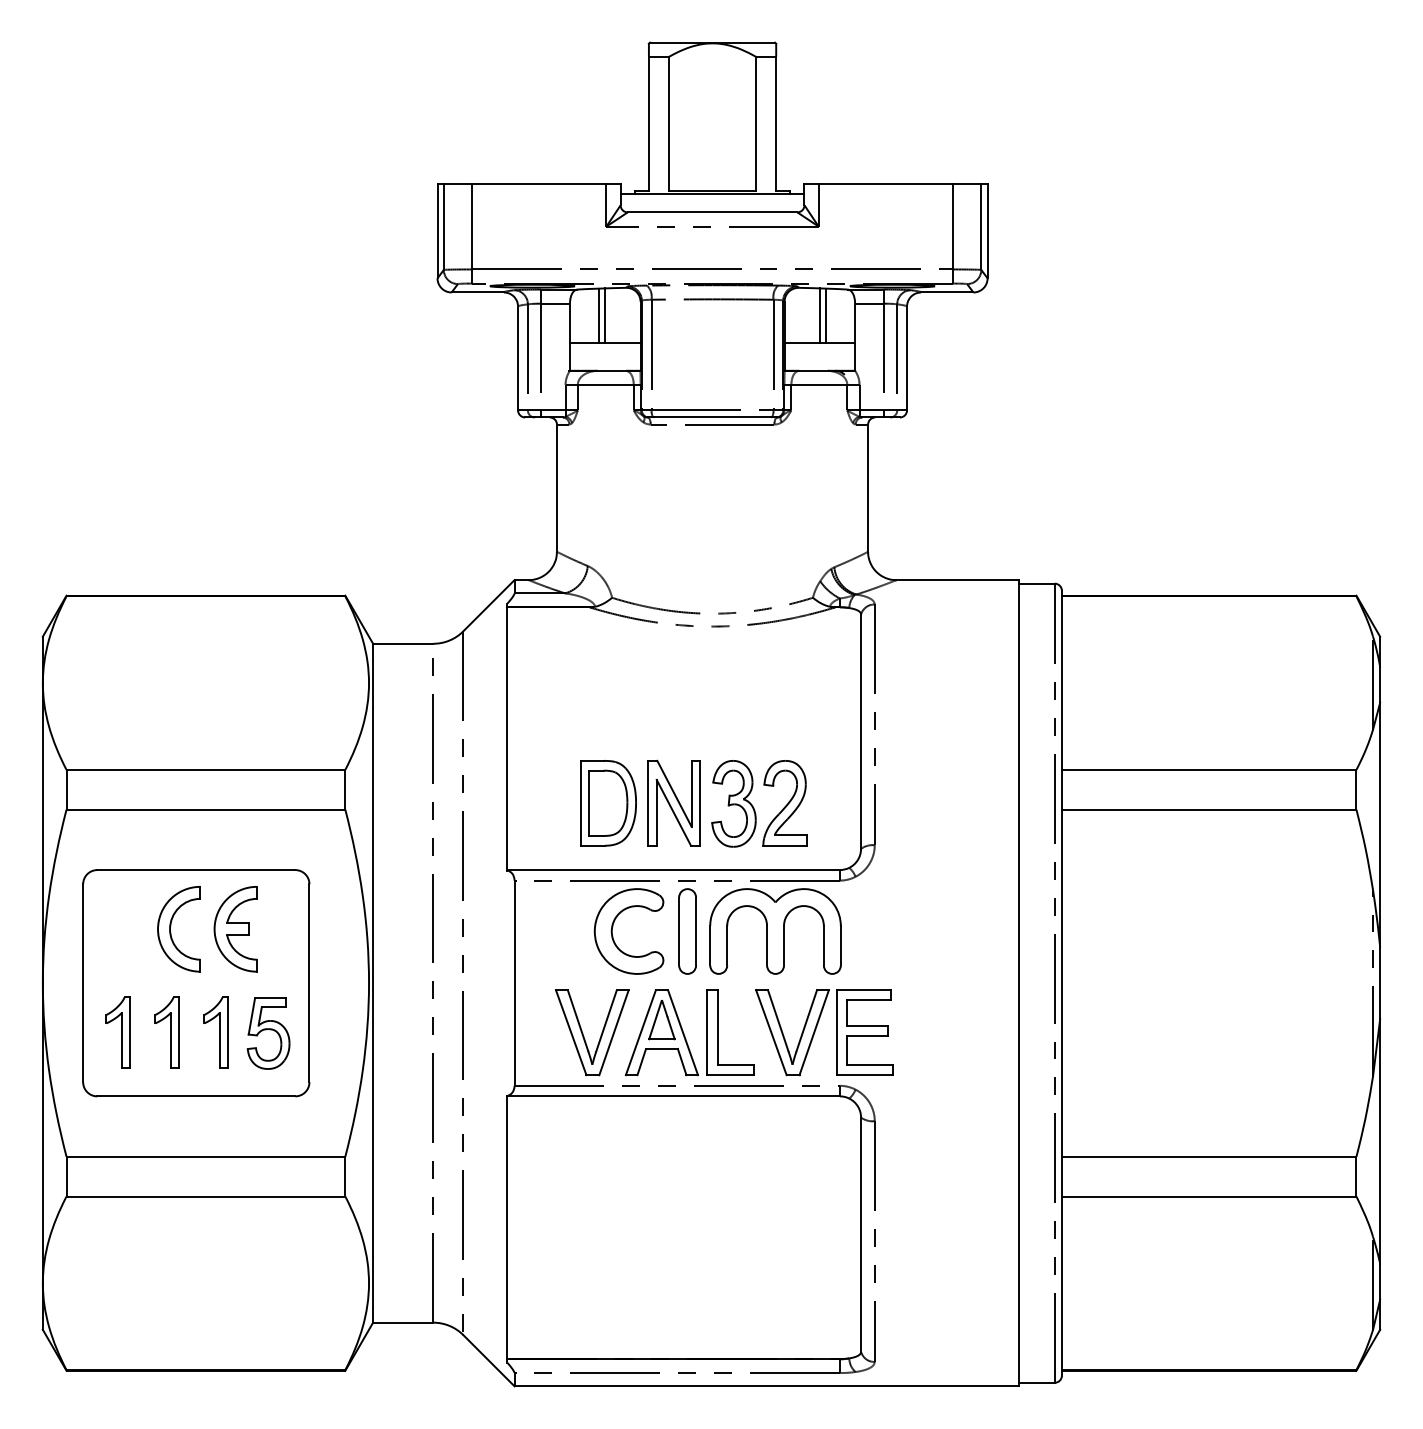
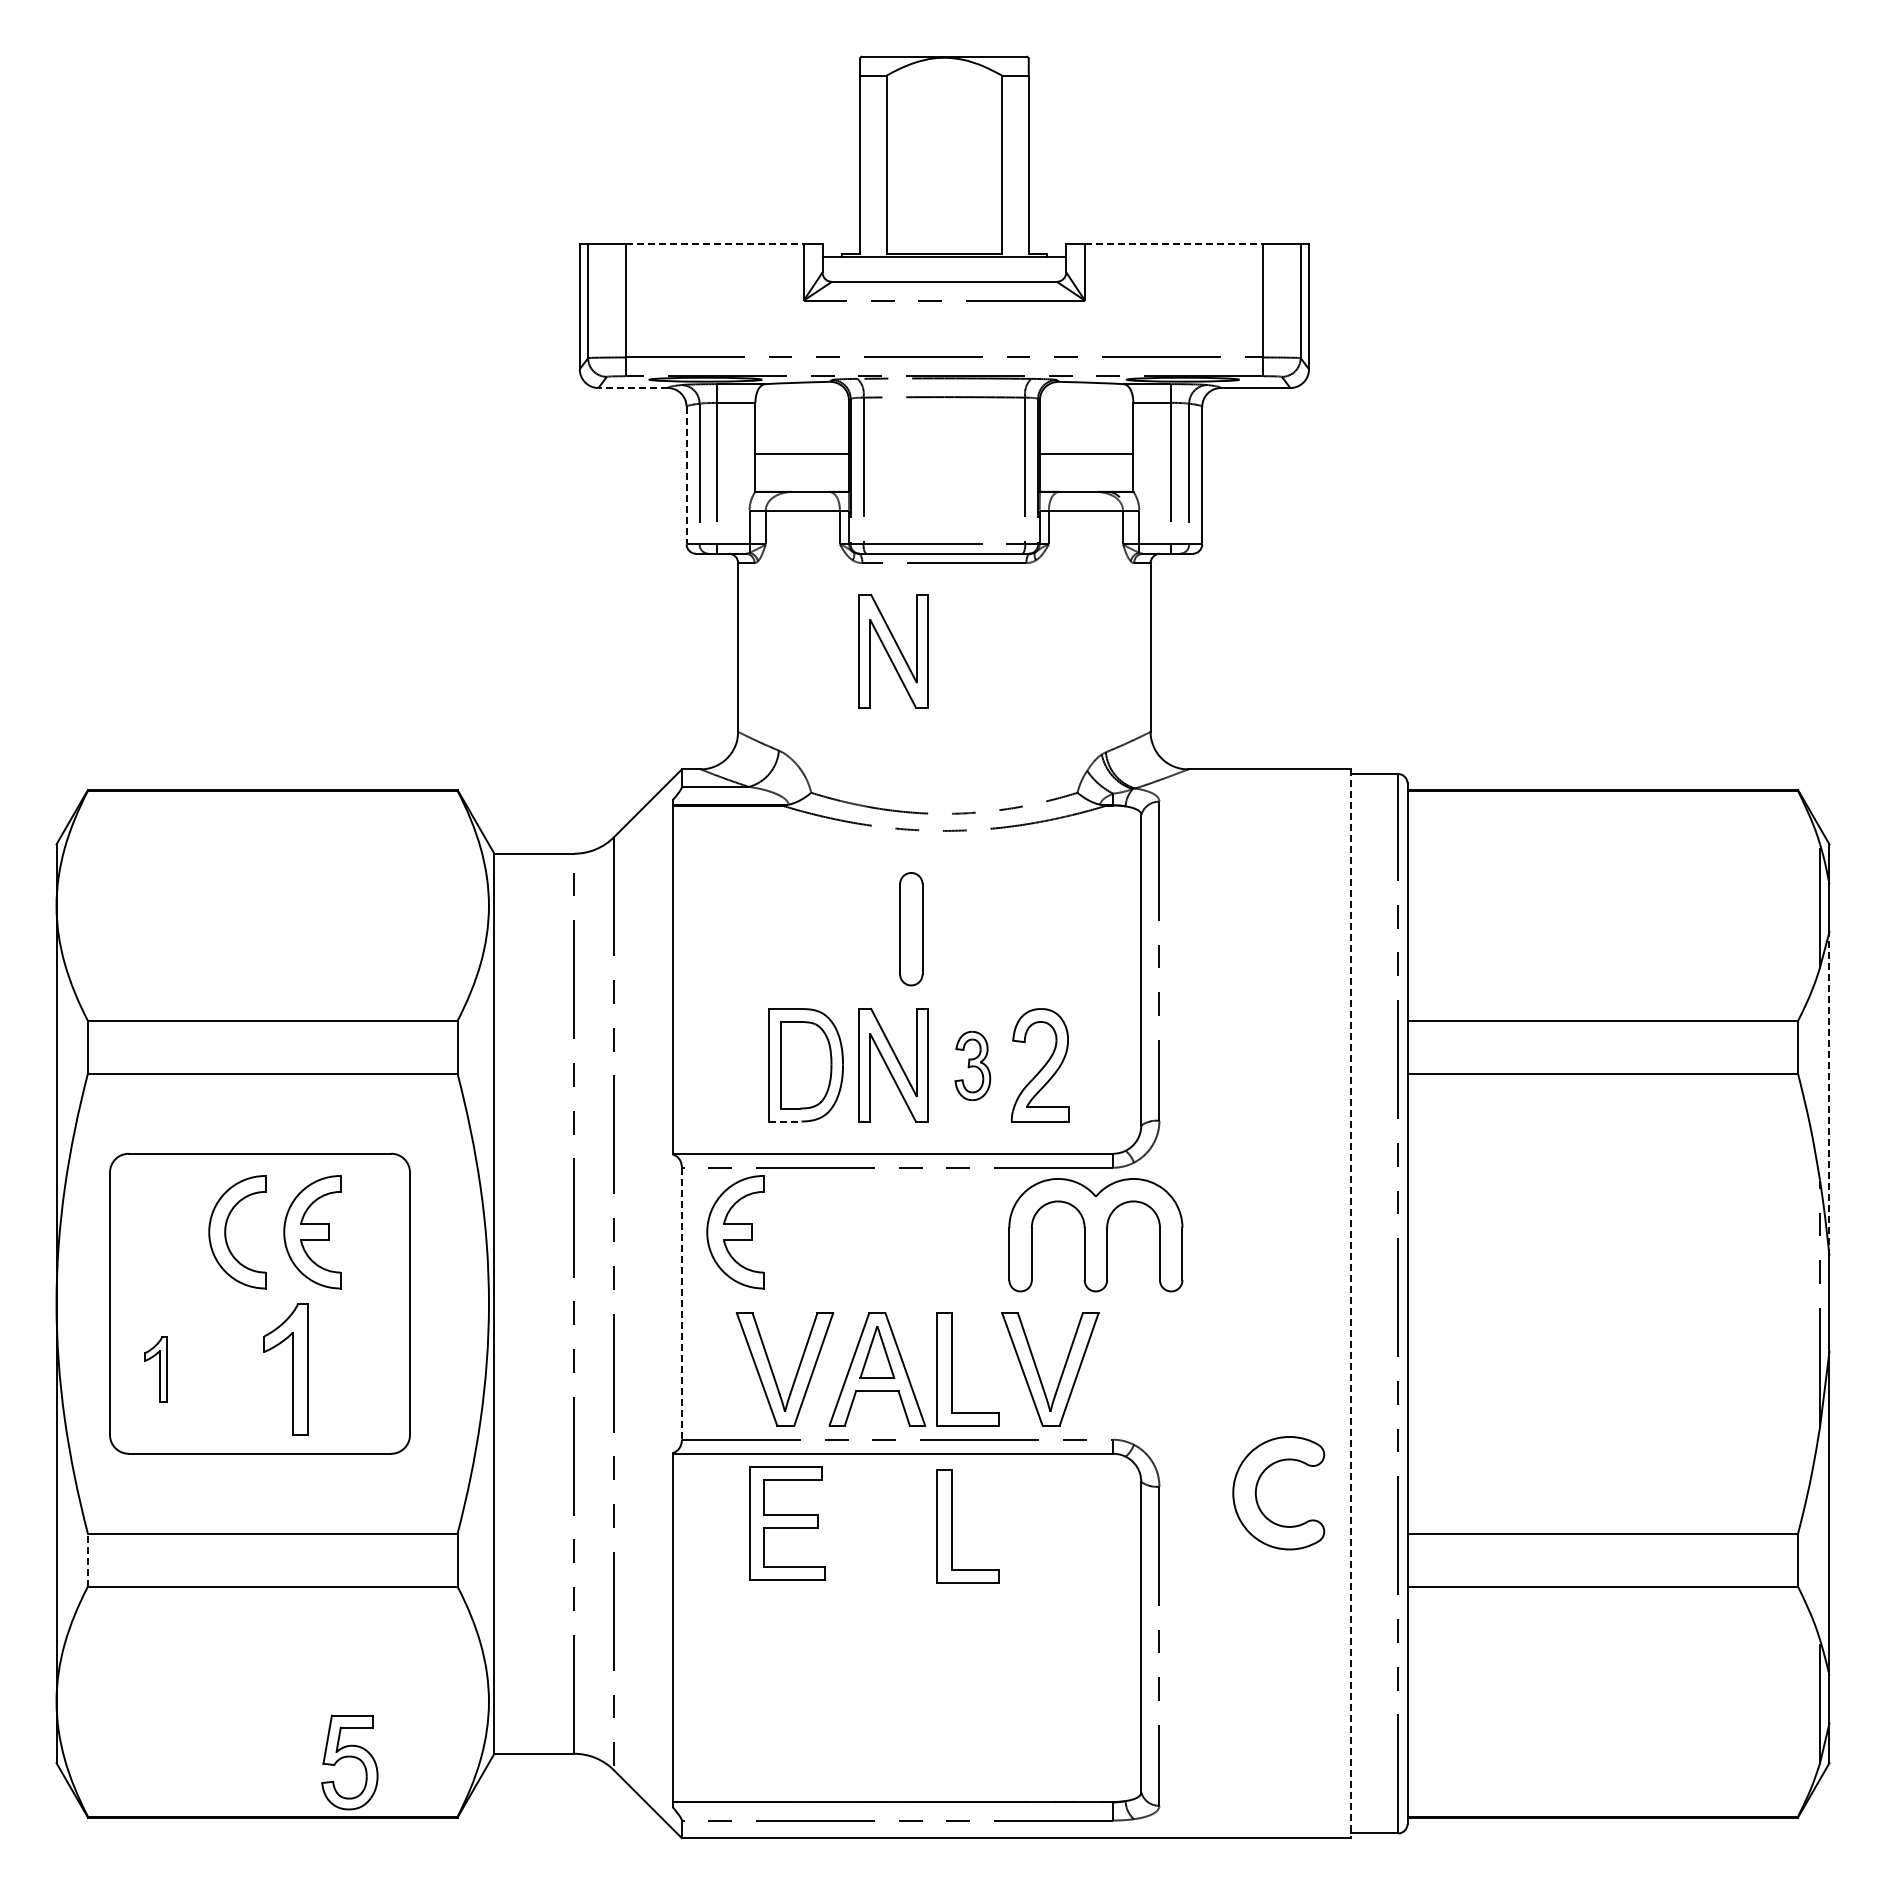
line: (539, 184) -> (715, 244), solid -> dashed
line: (886, 184) -> (1174, 244), solid -> dashed
line: (478, 292) -> (633, 388), solid -> dashed
line: (599, 315) -> (794, 418), removed
line: (605, 315) -> (802, 418), removed
line: (819, 315) -> (1086, 418), removed
line: (825, 315) -> (1094, 418), removed
line: (518, 358) -> (686, 475), solid -> dashed
part: (674, 491) -> (893, 651), added
part: (733, 803) -> (972, 1065), size x0.6
line: (1380, 824) -> (1829, 1093), solid -> dashed
line: (593, 845) -> (786, 1121), solid -> dashed
part: (613, 927) -> (1257, 1488), moved
part: (554, 929) -> (735, 1232), added
part: (687, 931) -> (911, 929), moved
part: (775, 931) -> (1095, 1235), moved
line: (514, 983) -> (681, 1304), solid -> dashed
line: (1019, 983) -> (1351, 1304), solid -> dashed
part: (118, 1032) -> (156, 1369), size x0.7
part: (167, 1032) -> (221, 1369), removed
part: (216, 1032) -> (286, 1369), size x1.4
part: (865, 1032) -> (787, 1523), moved
part: (268, 1033) -> (349, 1762), moved
part: (718, 1151) -> (952, 1526), added
line: (66, 1176) -> (87, 1559), solid -> dashed

